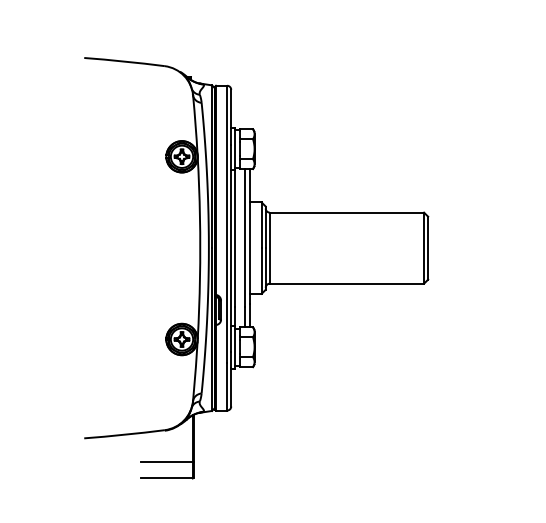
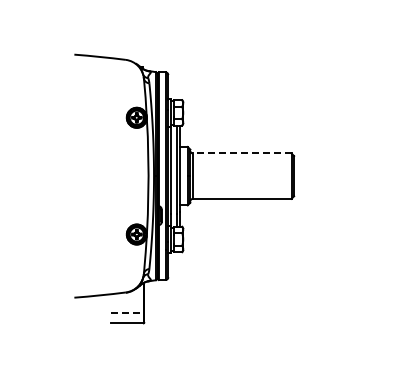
line: (345, 212) -> (241, 153), solid -> dashed
line: (167, 461) -> (127, 312), solid -> dashed

